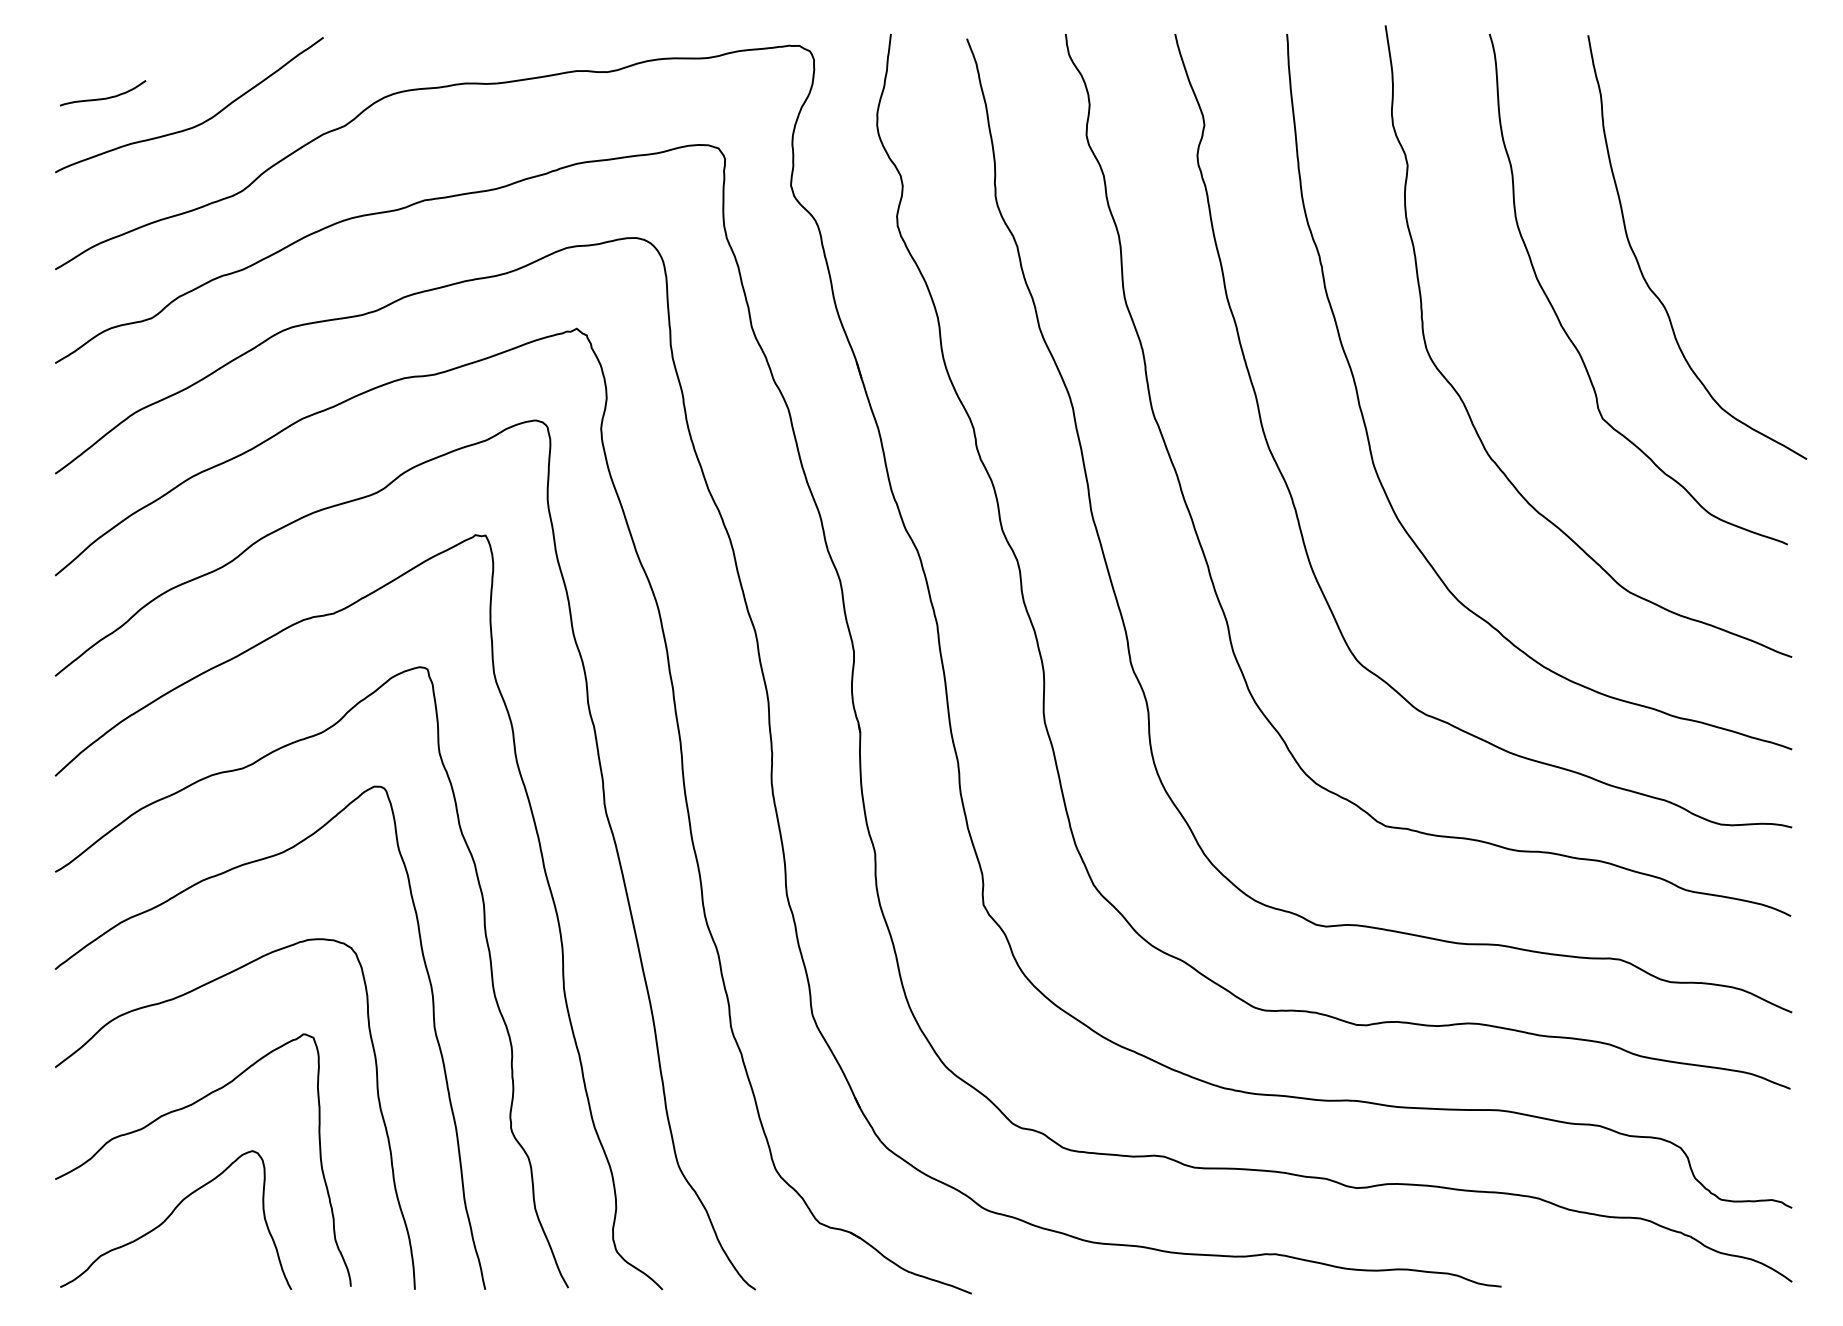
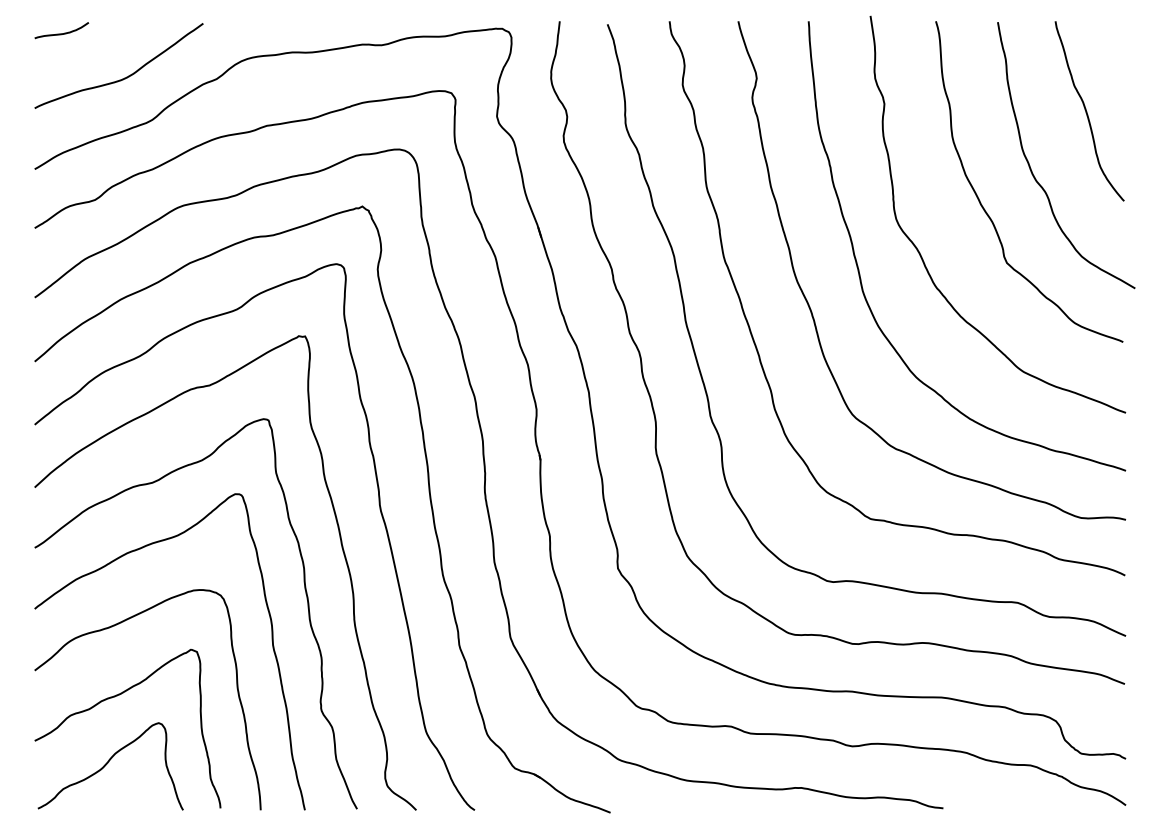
curve: (102, 97) -> (61, 33), moved
curve: (1730, 177) -> (1087, 111), added

